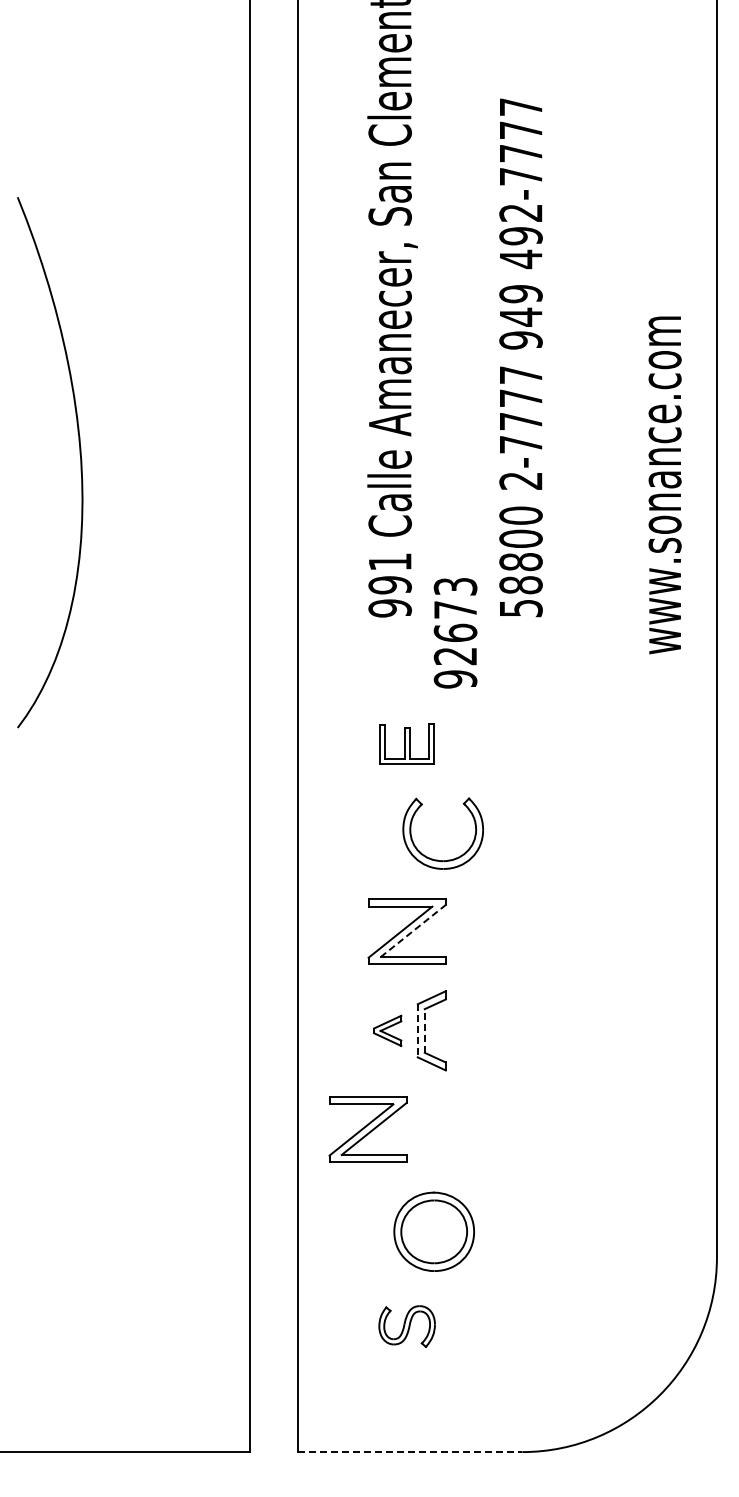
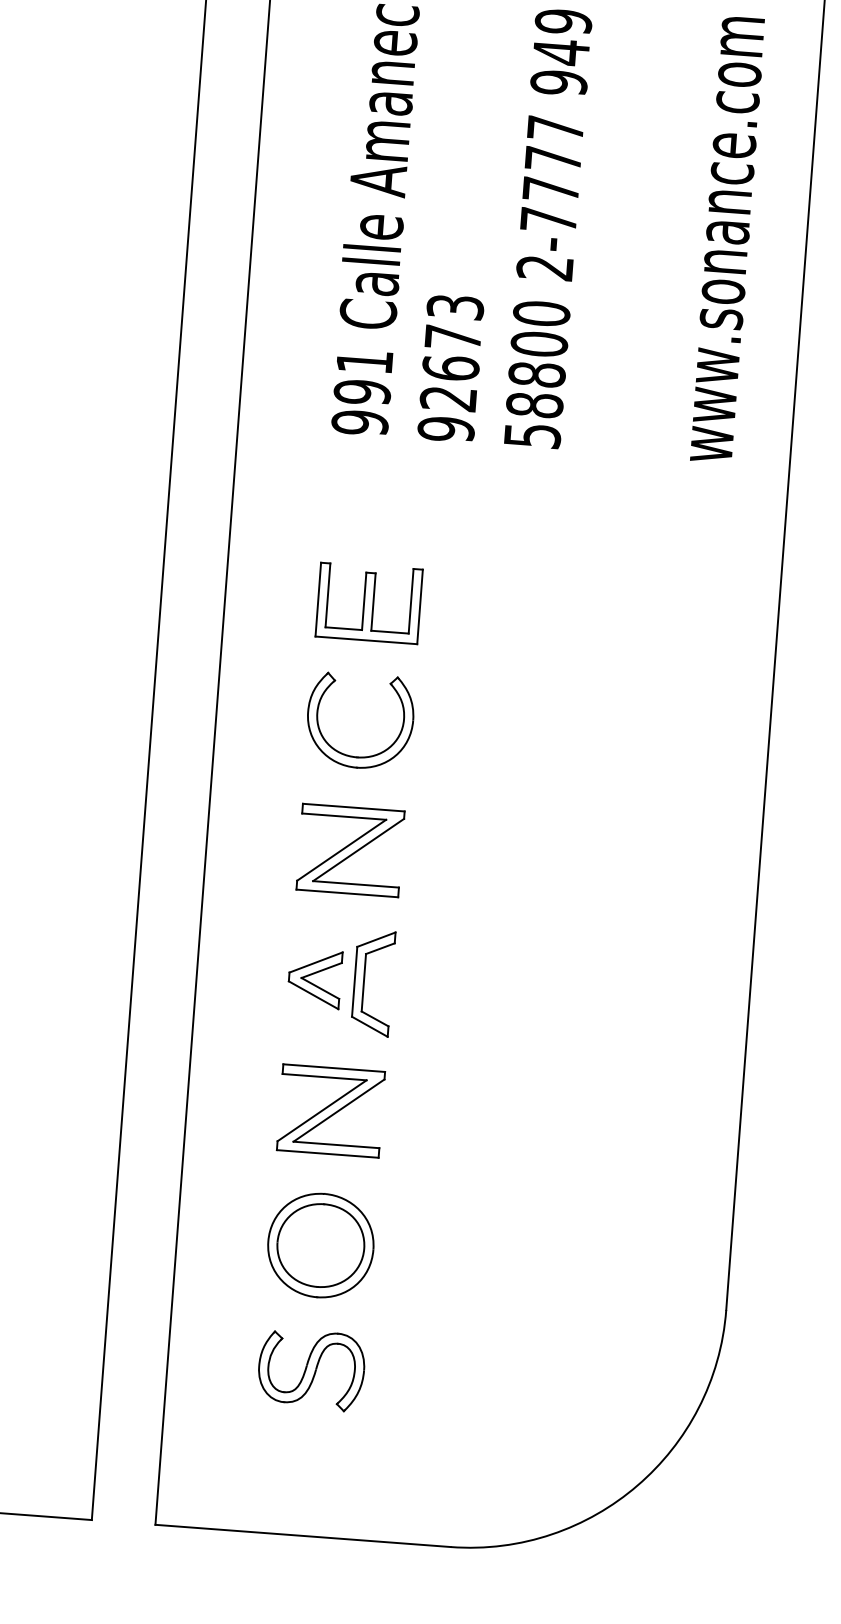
text: (664, 485) -> (726, 239), moved
text: (455, 633) -> (450, 368), moved
part: (407, 743) -> (369, 602), size x1.43
part: (437, 859) -> (350, 754), moved
line: (413, 931) -> (358, 850), dashed -> solid
part: (387, 1030) -> (314, 978), size x1.43
line: (417, 1030) -> (354, 981), dashed -> solid
line: (424, 1030) -> (363, 982), dashed -> solid
part: (367, 1129) -> (330, 1110), moved
part: (433, 1231) -> (319, 1245), moved
part: (406, 1326) -> (310, 1370), size x1.43
line: (410, 1452) -> (303, 1536), dashed -> solid

